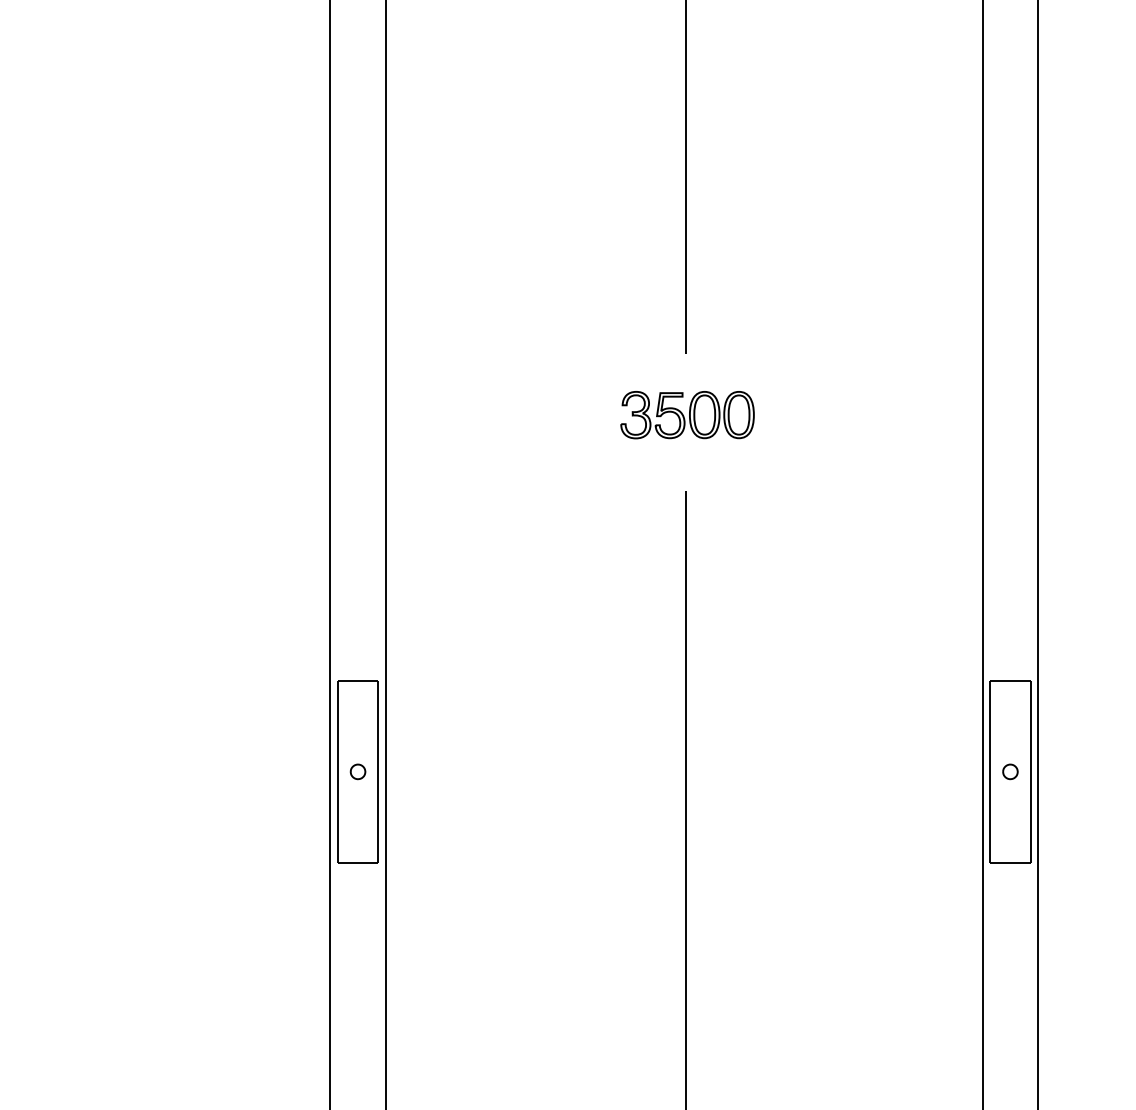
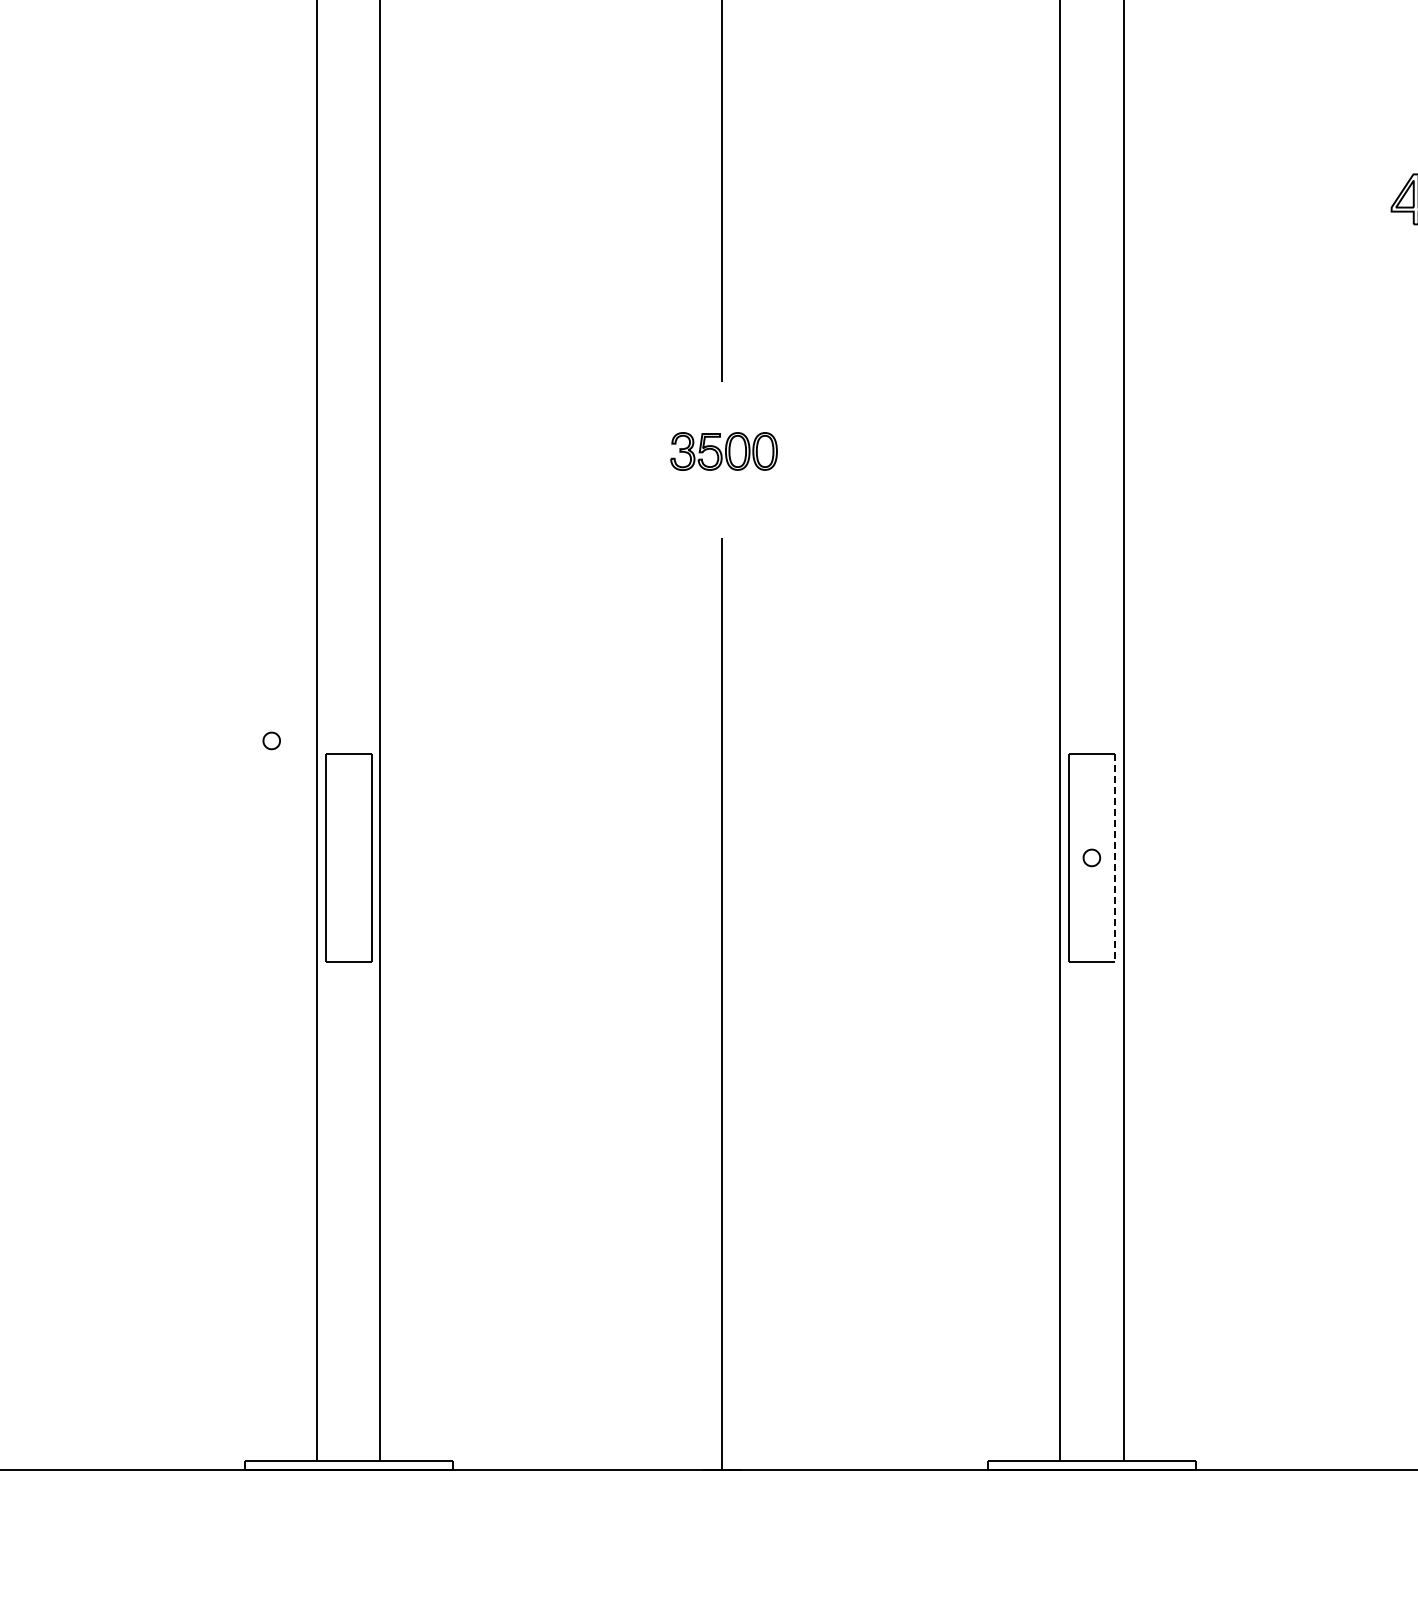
part: (687, 415) -> (723, 451), size x0.7
part: (357, 771) -> (271, 740), moved
line: (1030, 772) -> (1114, 858), solid -> dashed

